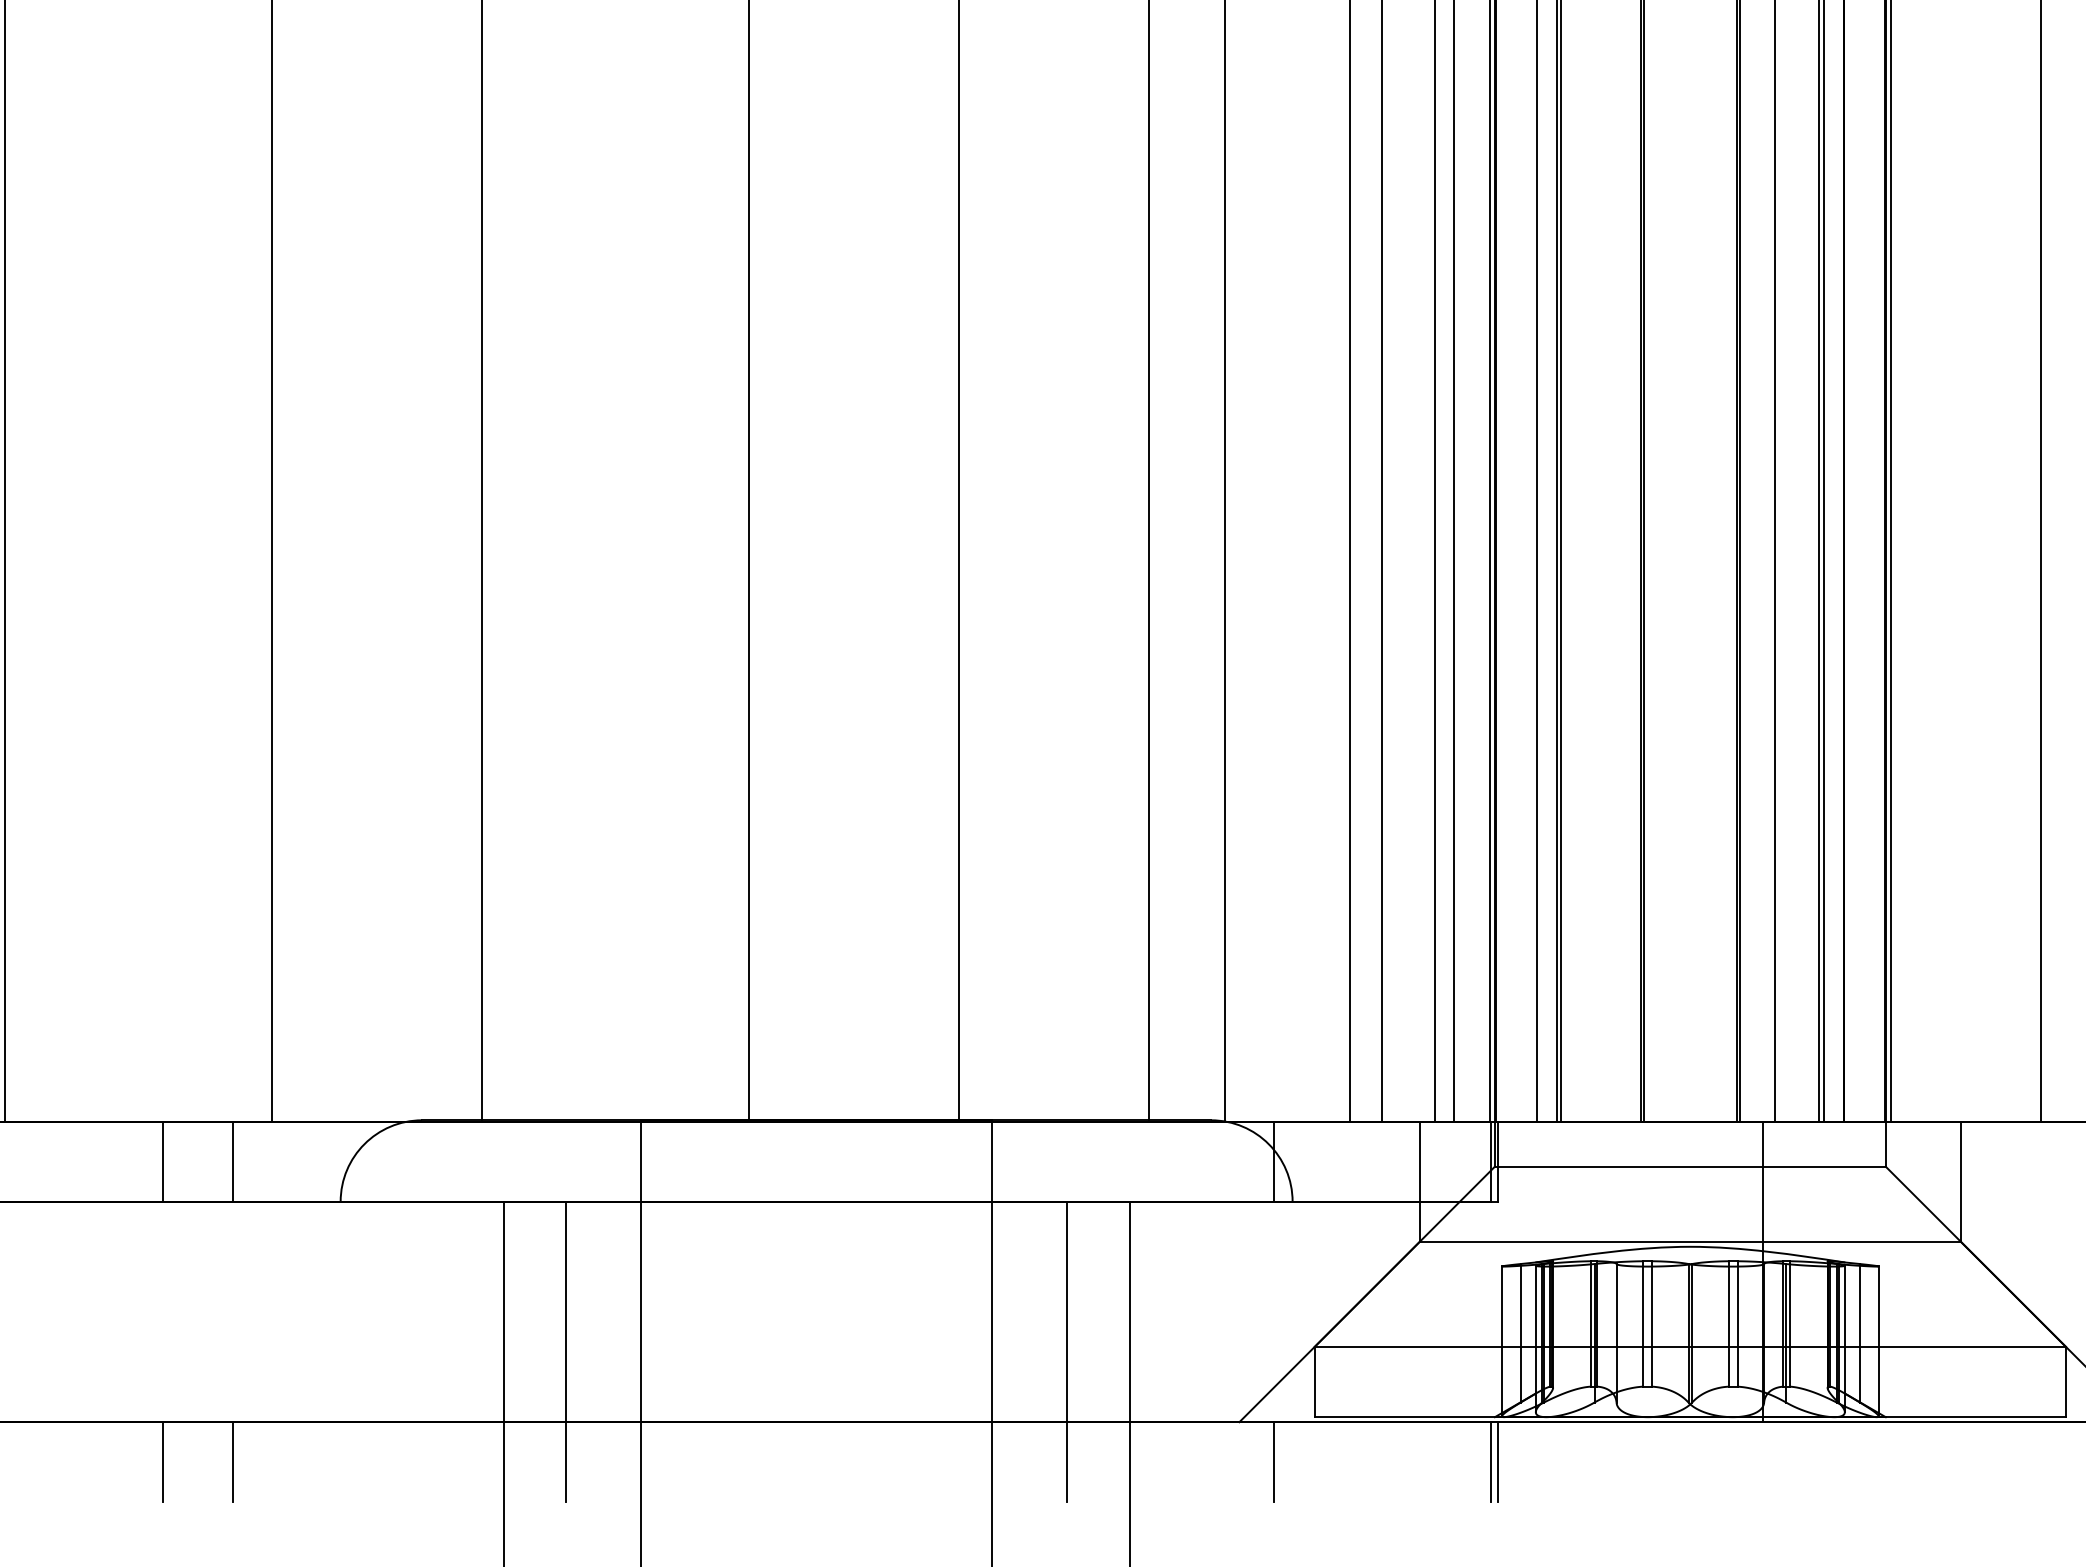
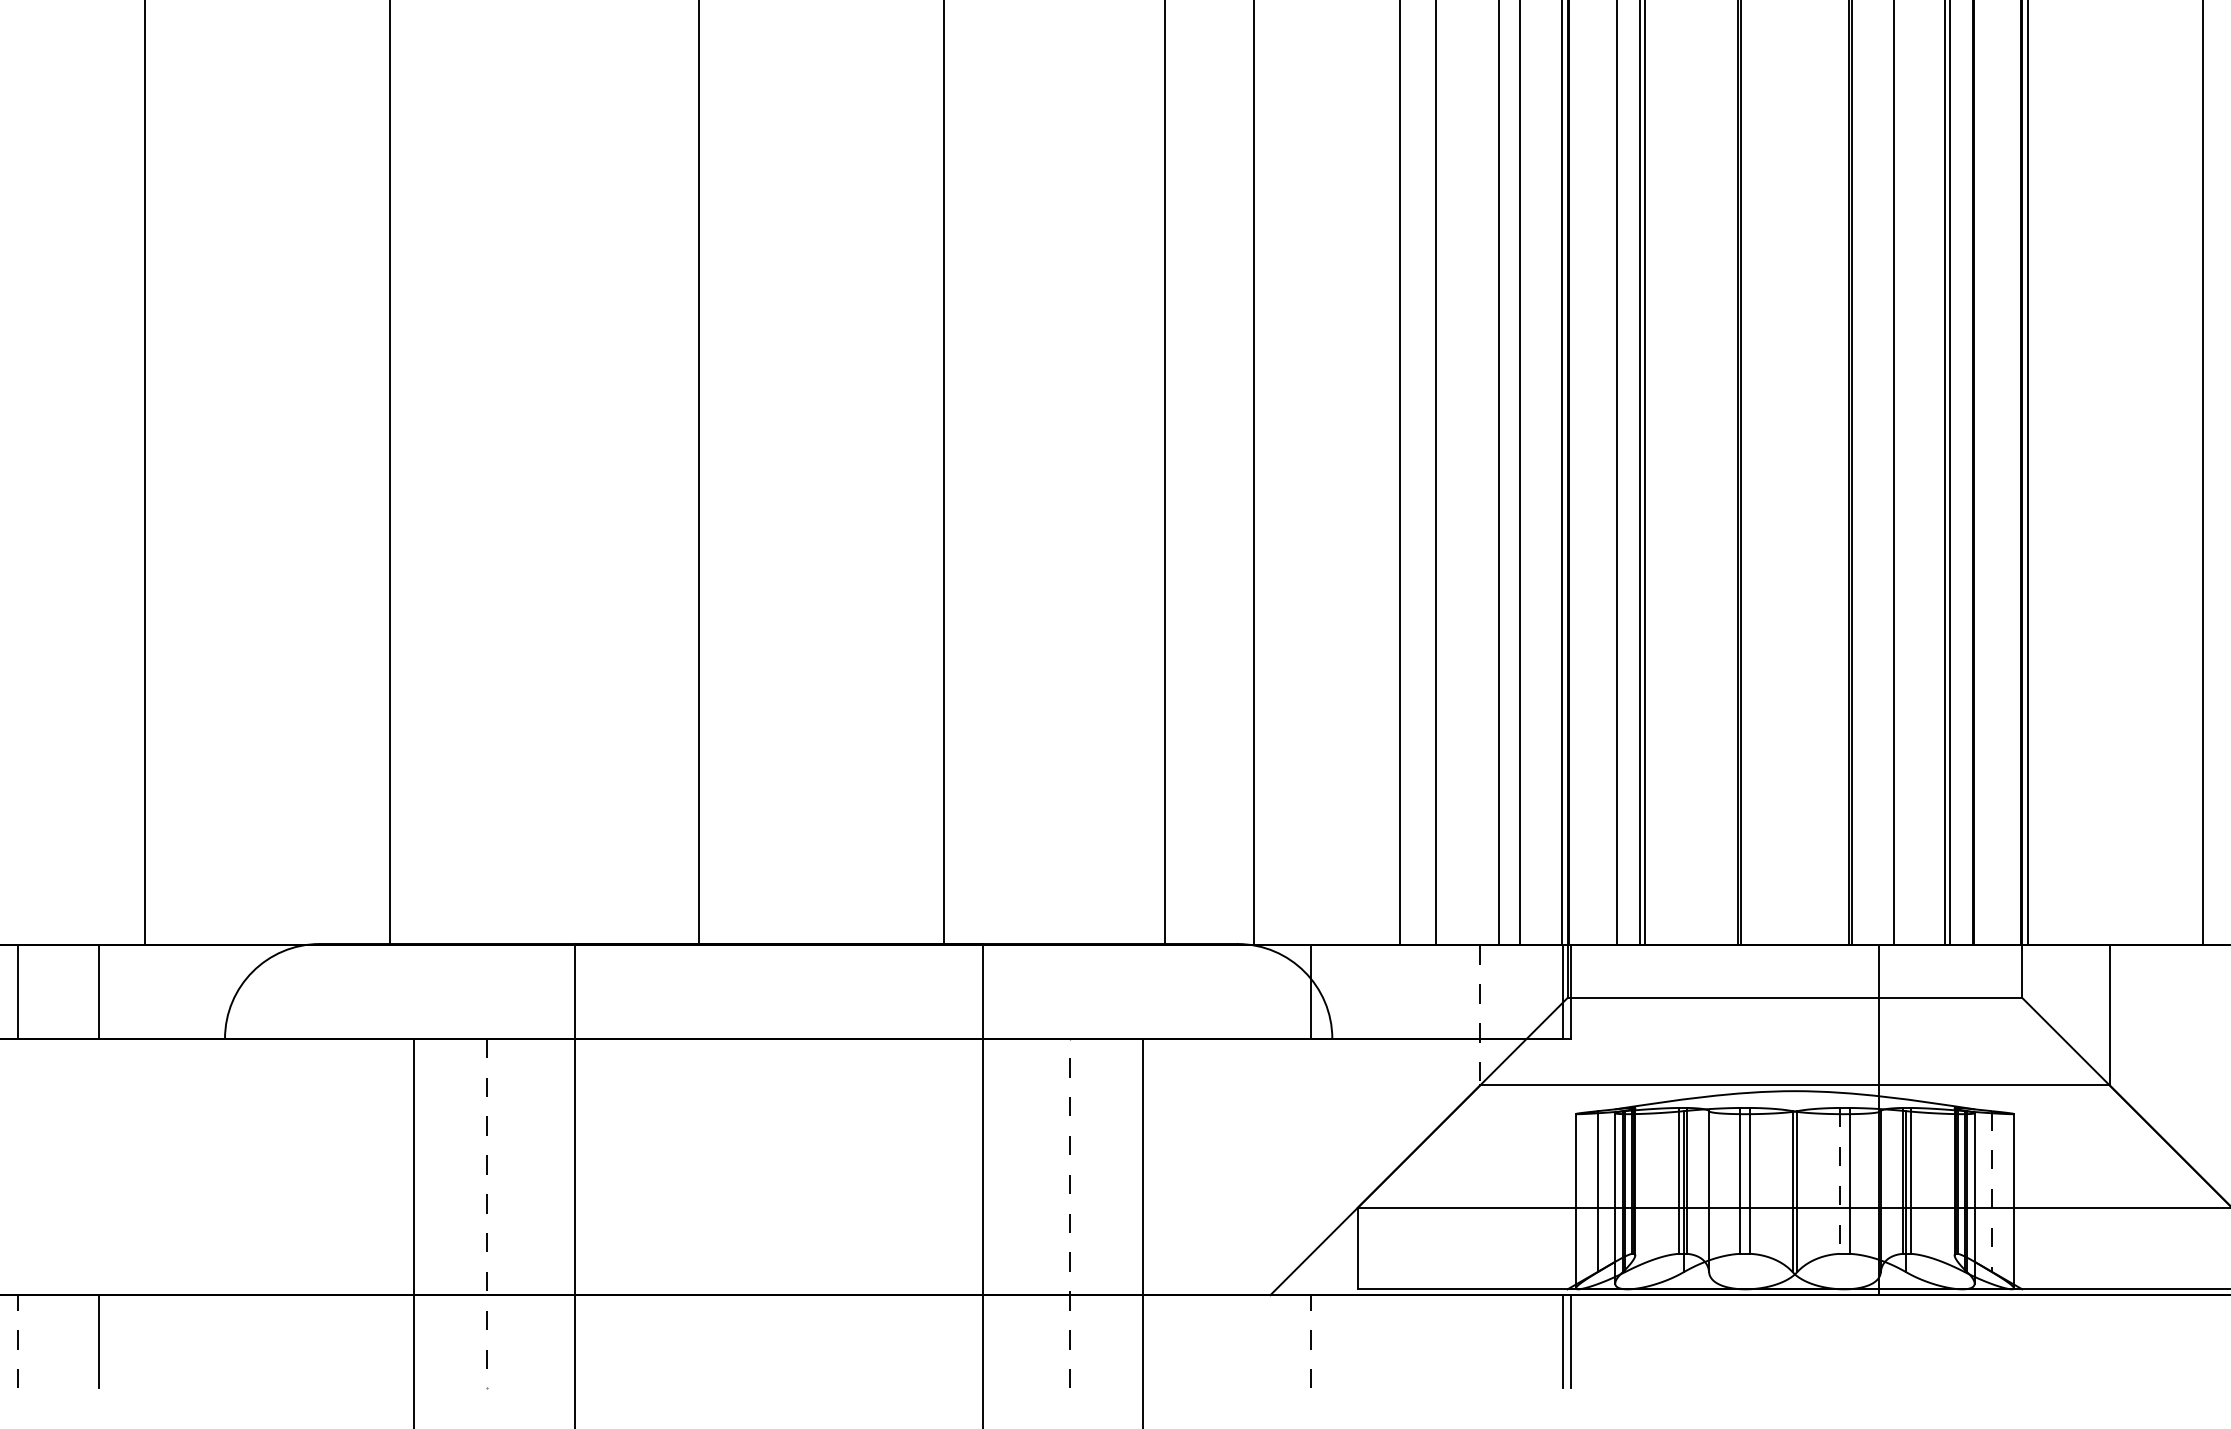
line: (1419, 1182) -> (1479, 1016), solid -> dashed
line: (1728, 1323) -> (1839, 1180), solid -> dashed
line: (1859, 1333) -> (1991, 1192), solid -> dashed
line: (1067, 1351) -> (1070, 1212), solid -> dashed
line: (566, 1352) -> (487, 1214), solid -> dashed
line: (162, 1461) -> (17, 1340), solid -> dashed
line: (1274, 1461) -> (1311, 1340), solid -> dashed

